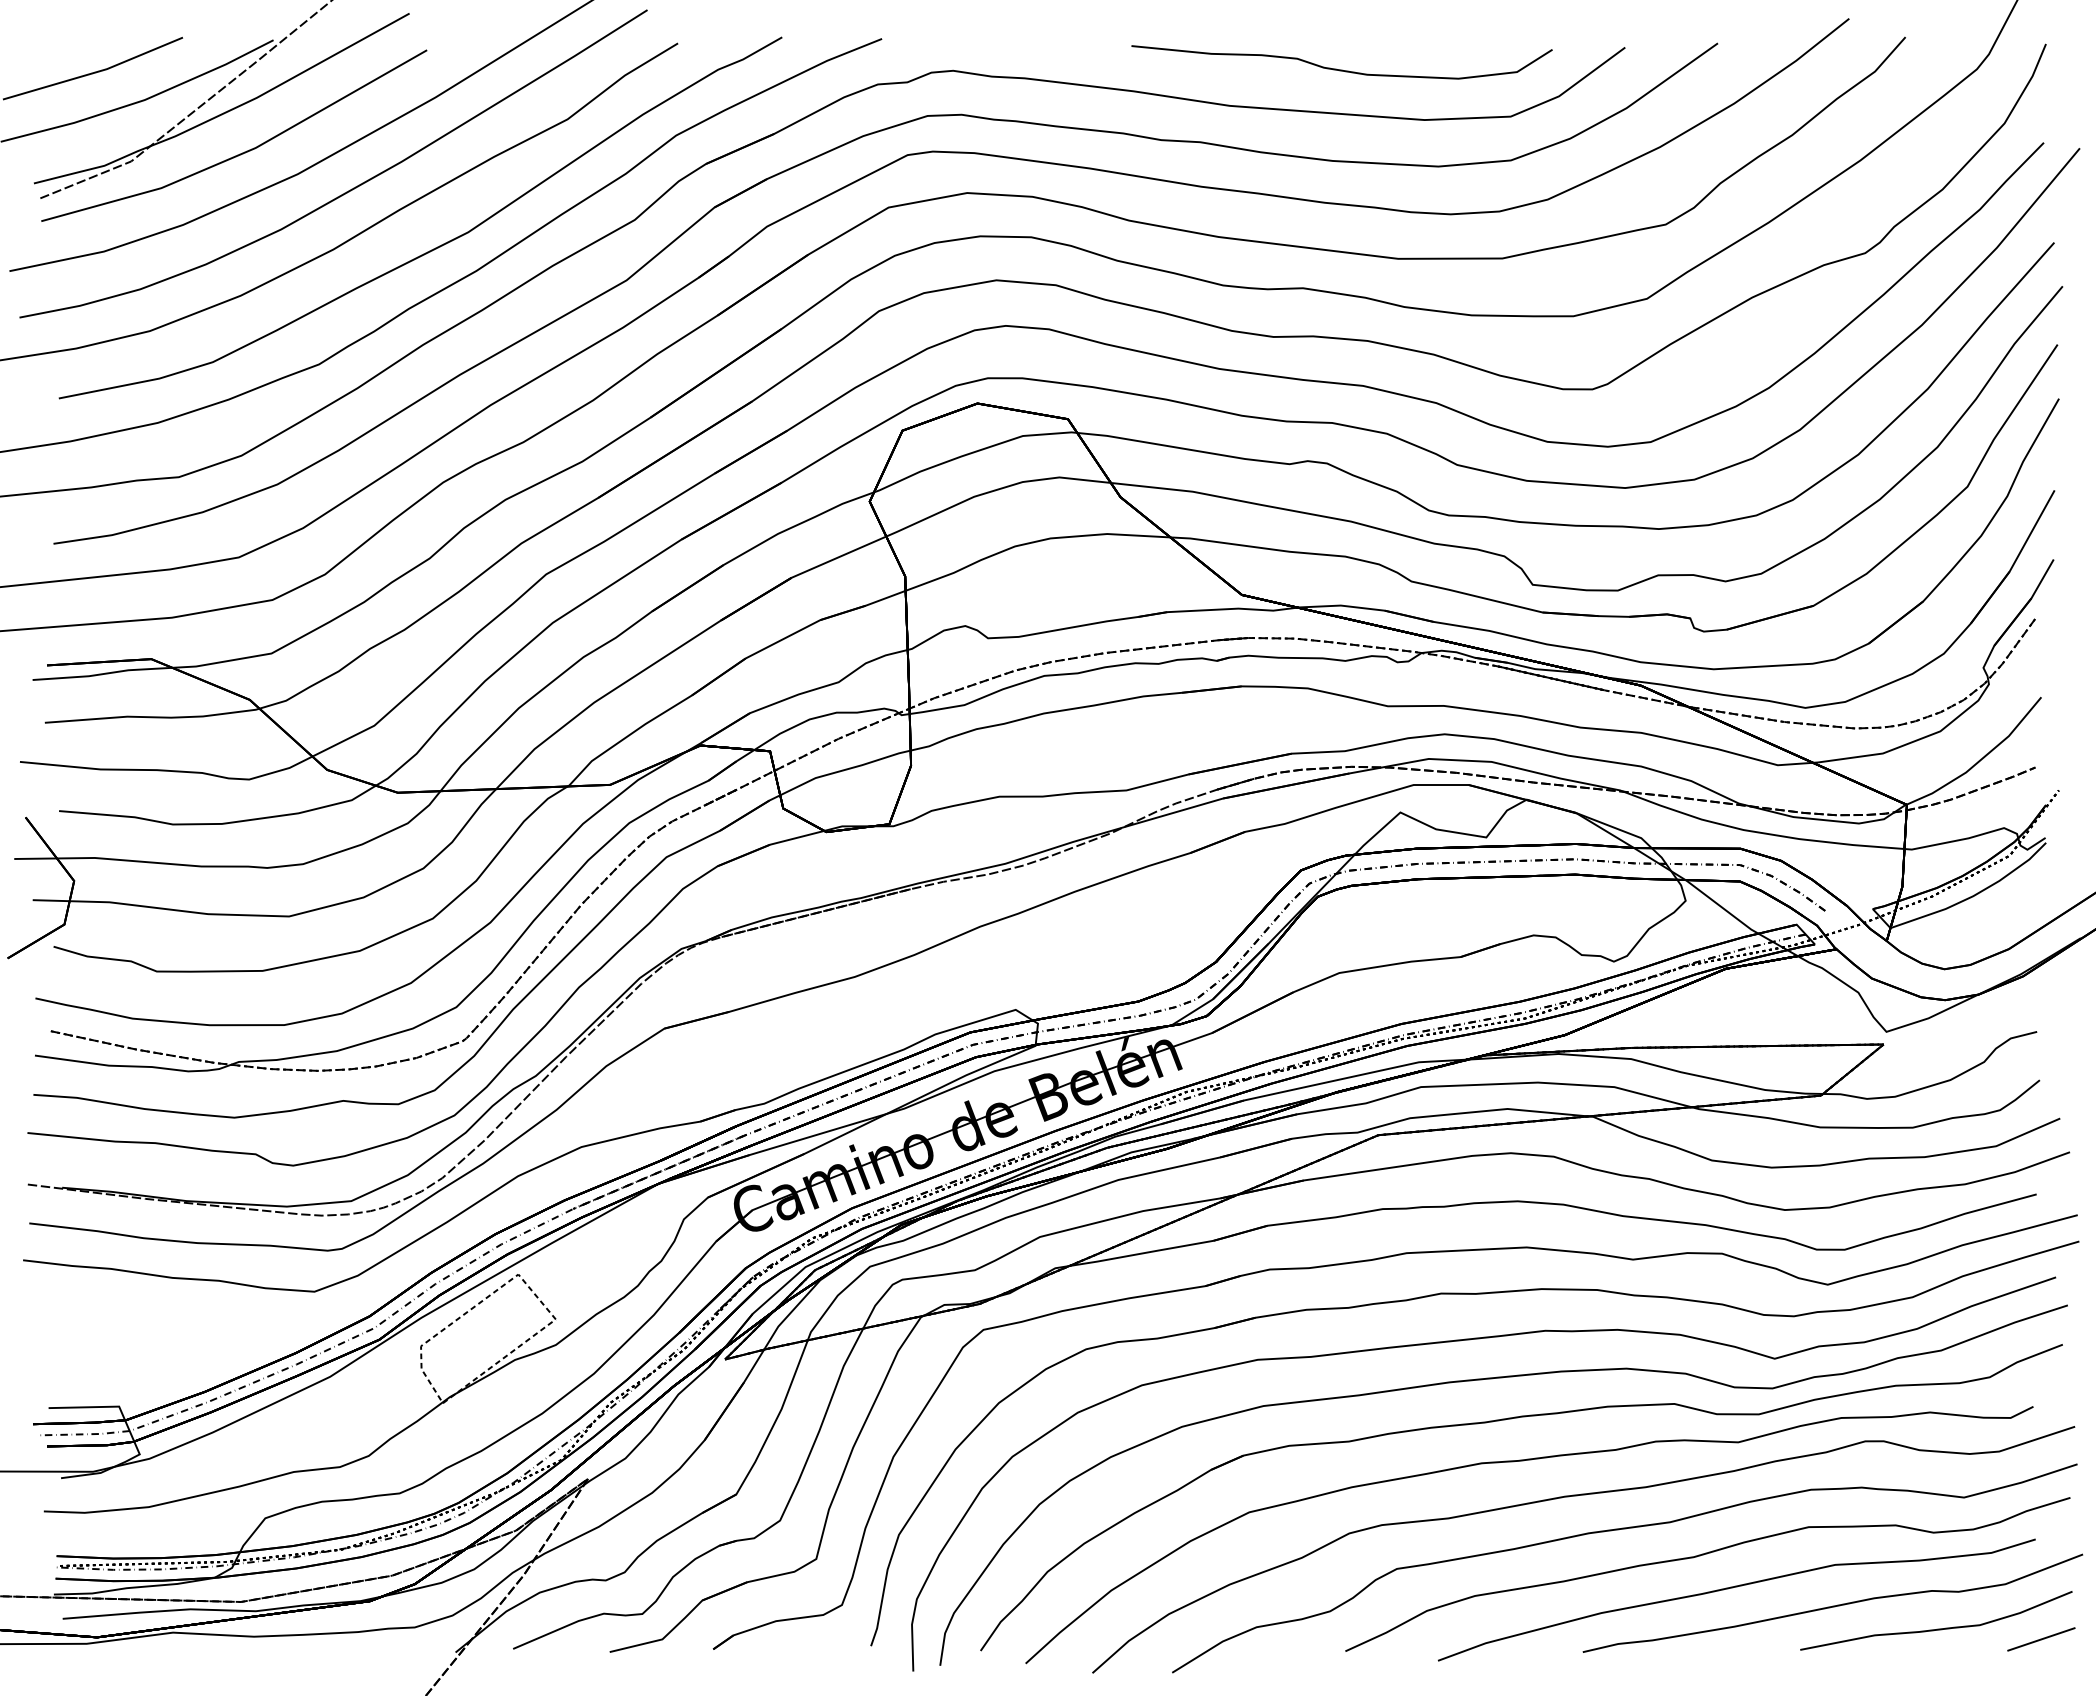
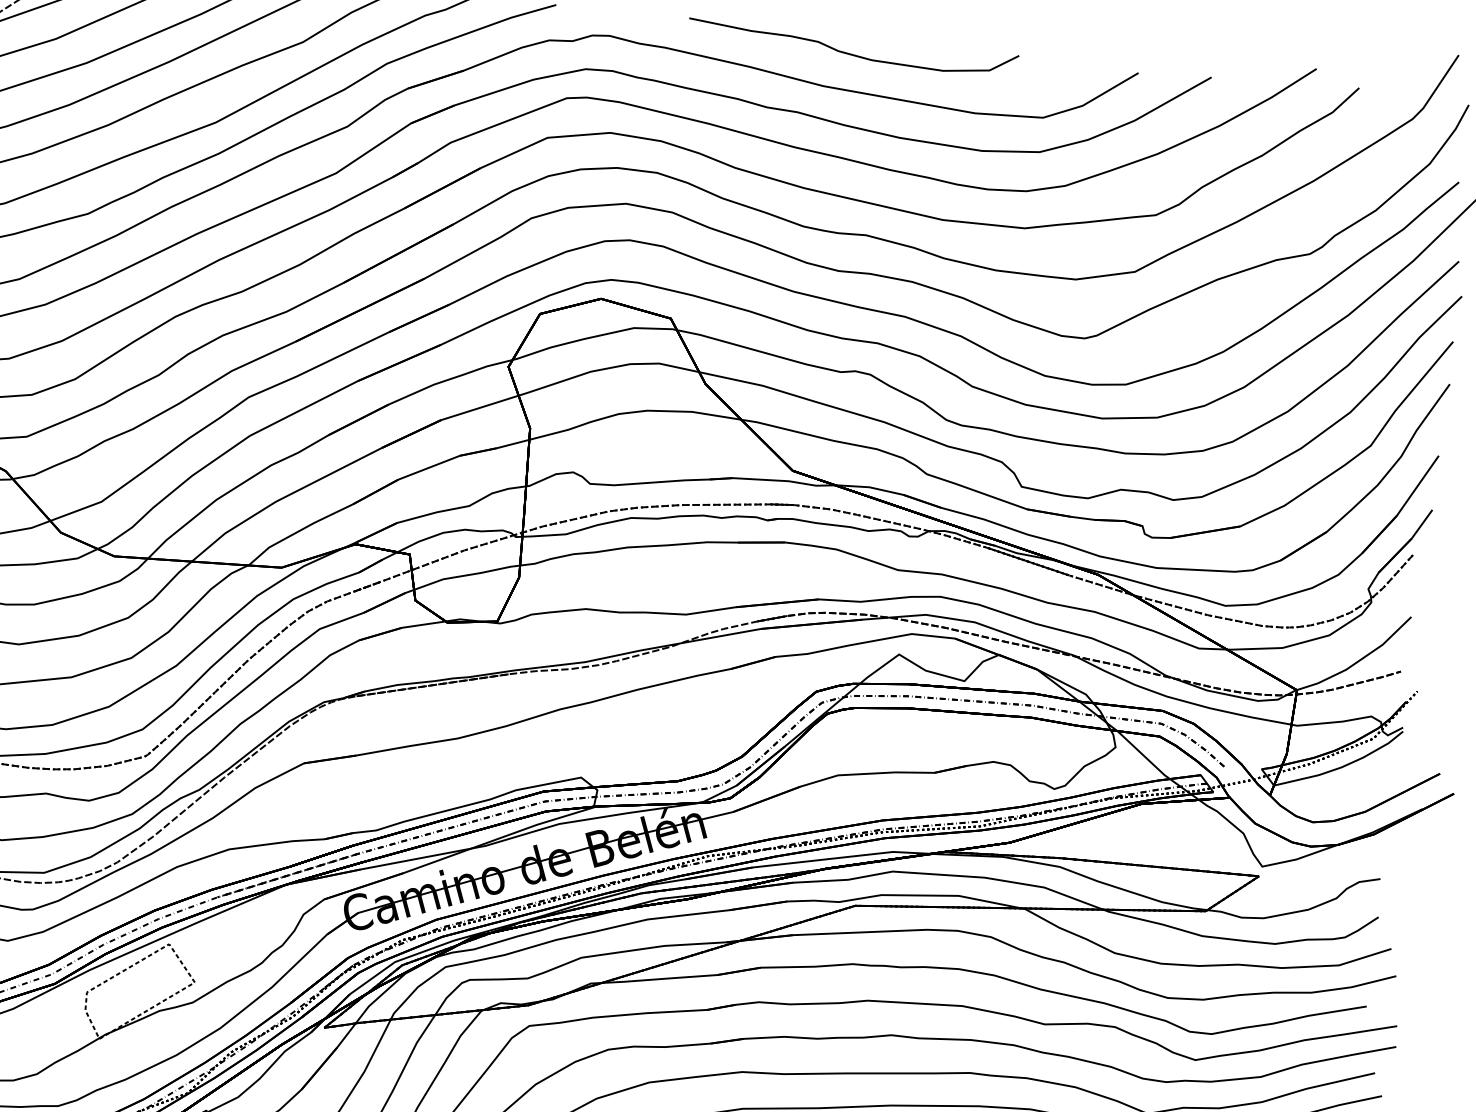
curve: (1341, 69) -> (852, 53), moved

